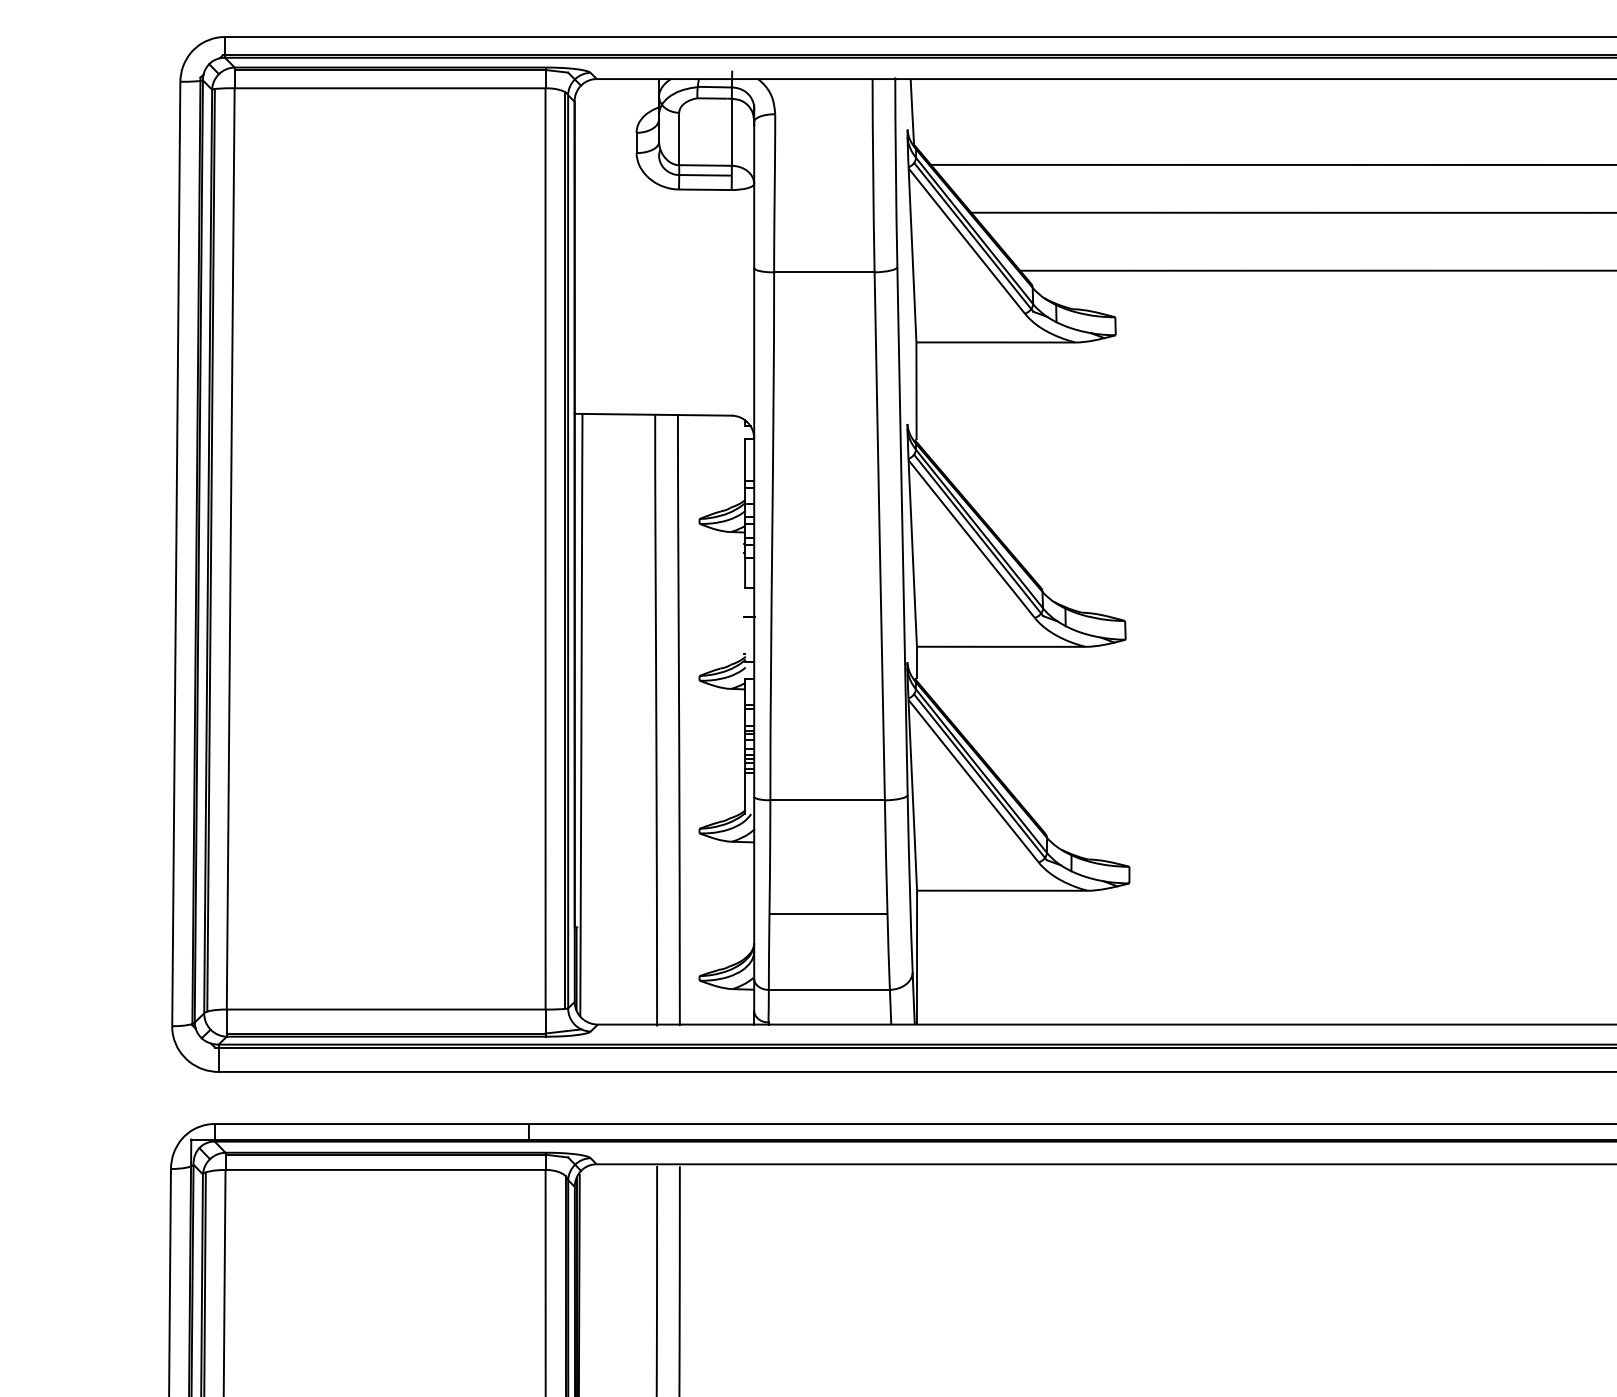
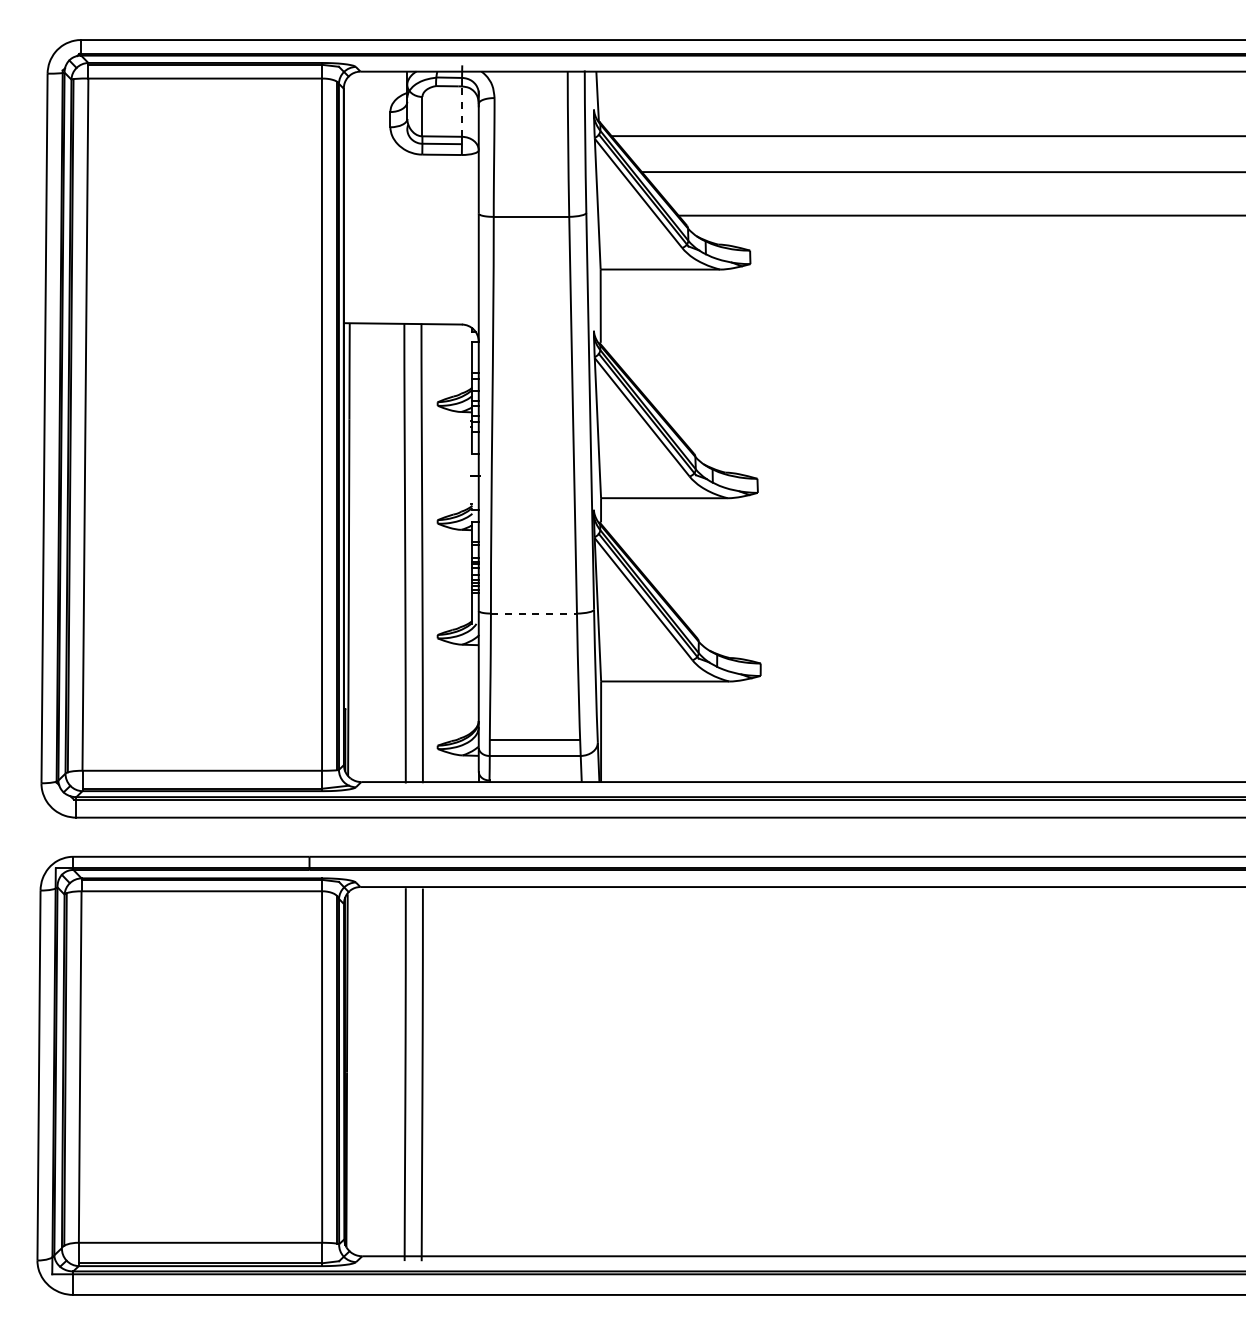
line: (732, 132) -> (462, 111), solid -> dashed
line: (828, 800) -> (534, 613), solid -> dashed
line: (828, 914) -> (534, 740), moved

